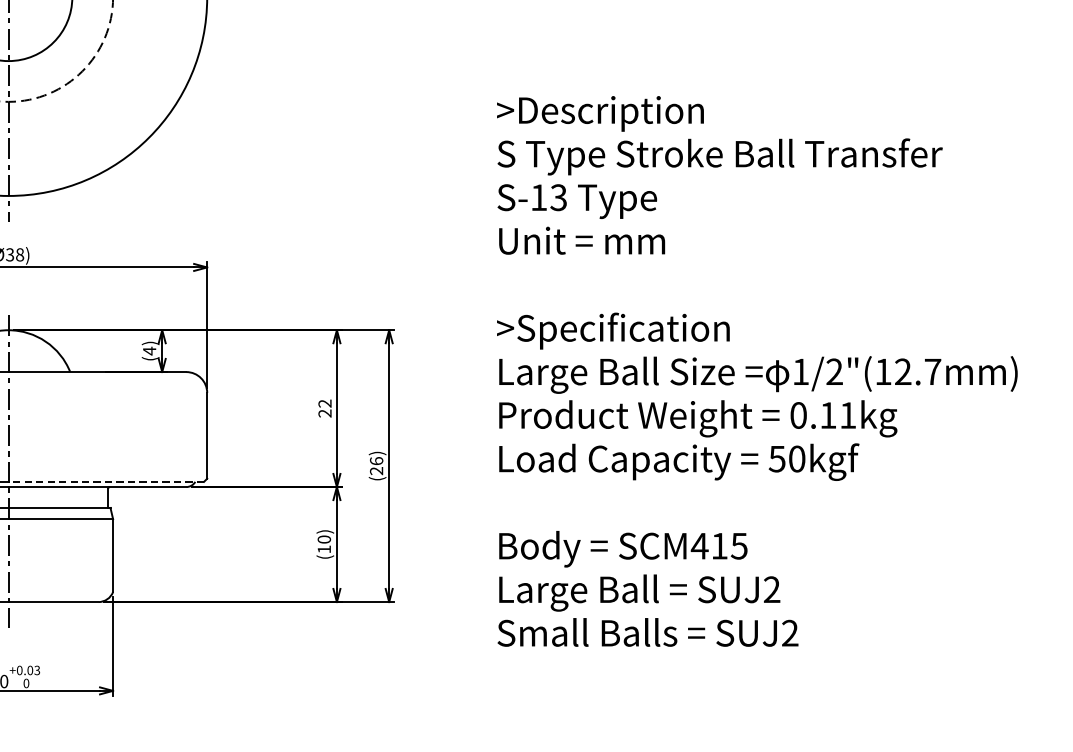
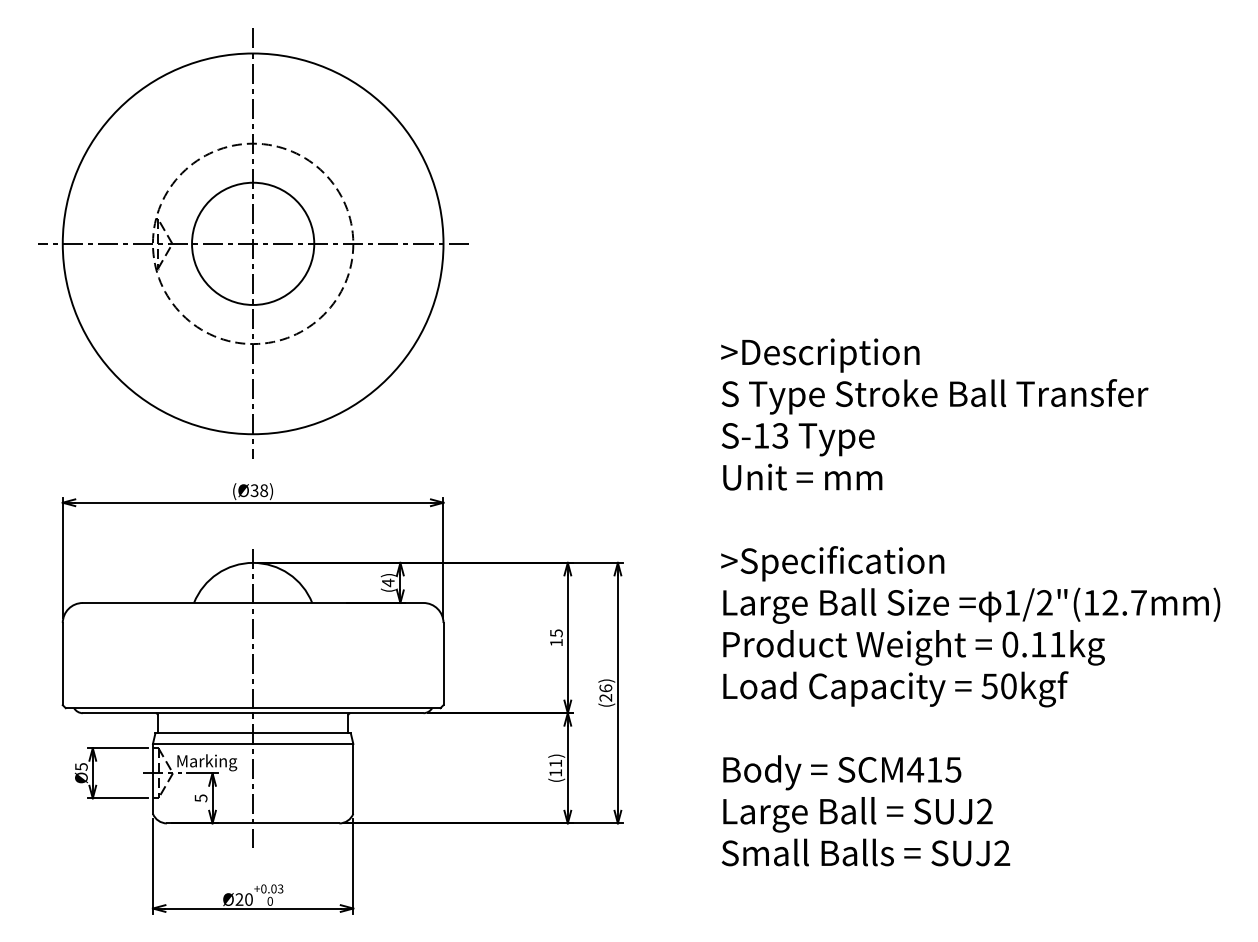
text: (325, 408) -> (556, 637), 22 -> 15
line: (105, 482) -> (346, 708), dashed -> solid
text: (324, 539) -> (555, 763), (10) -> (11)

